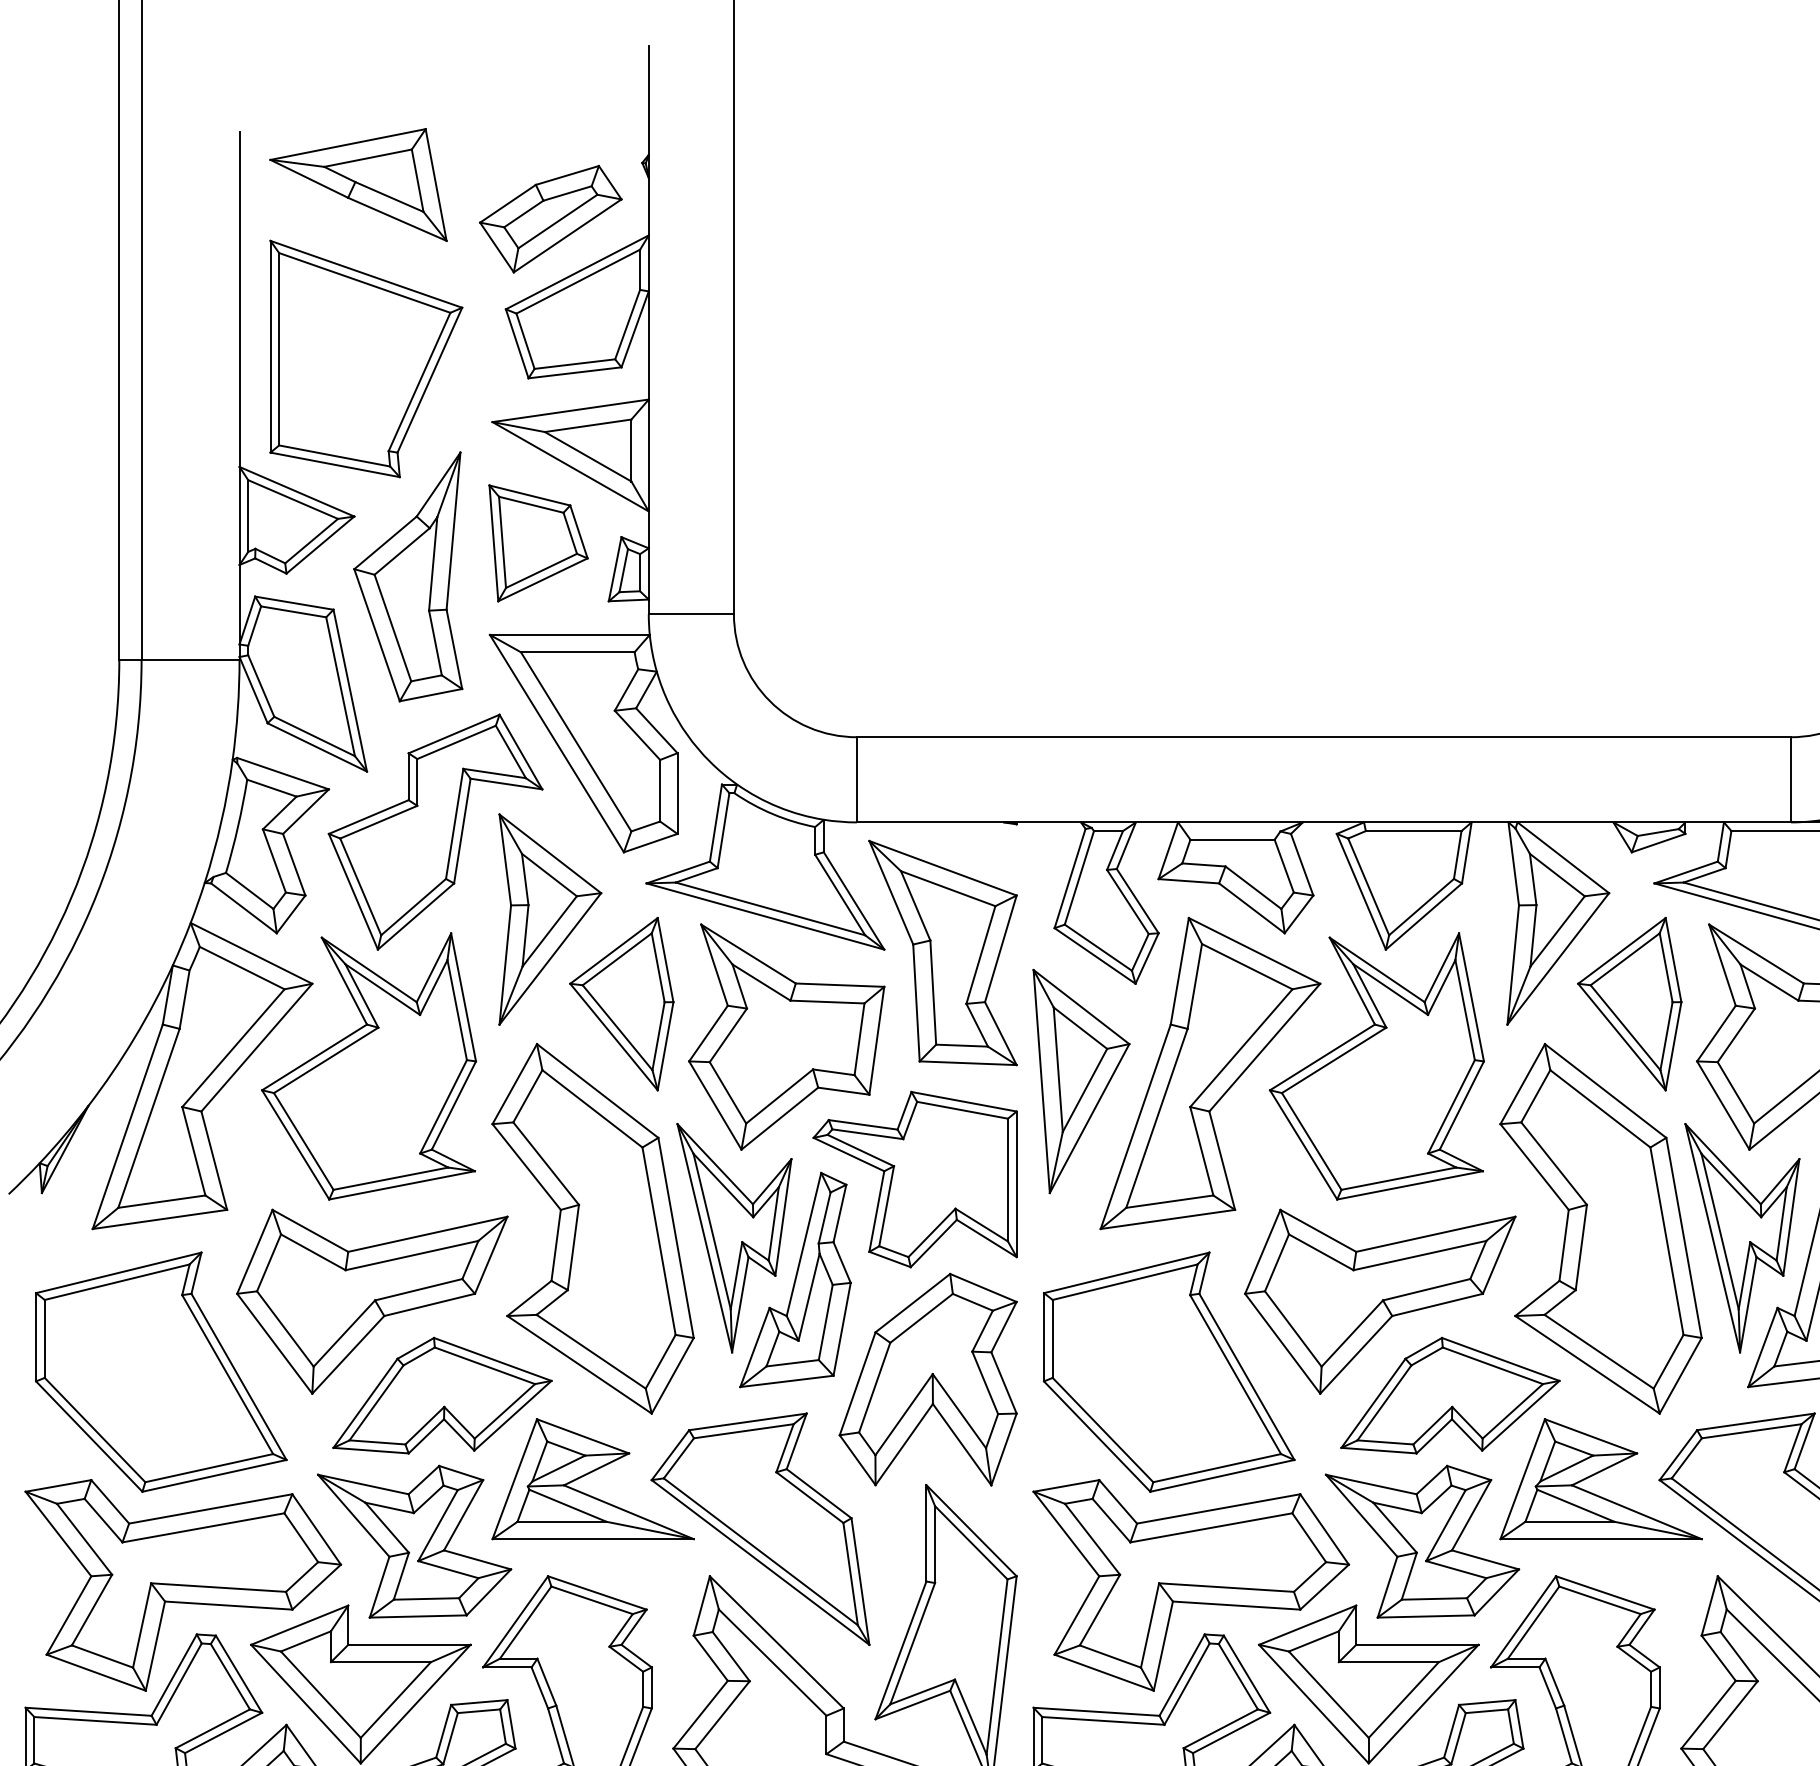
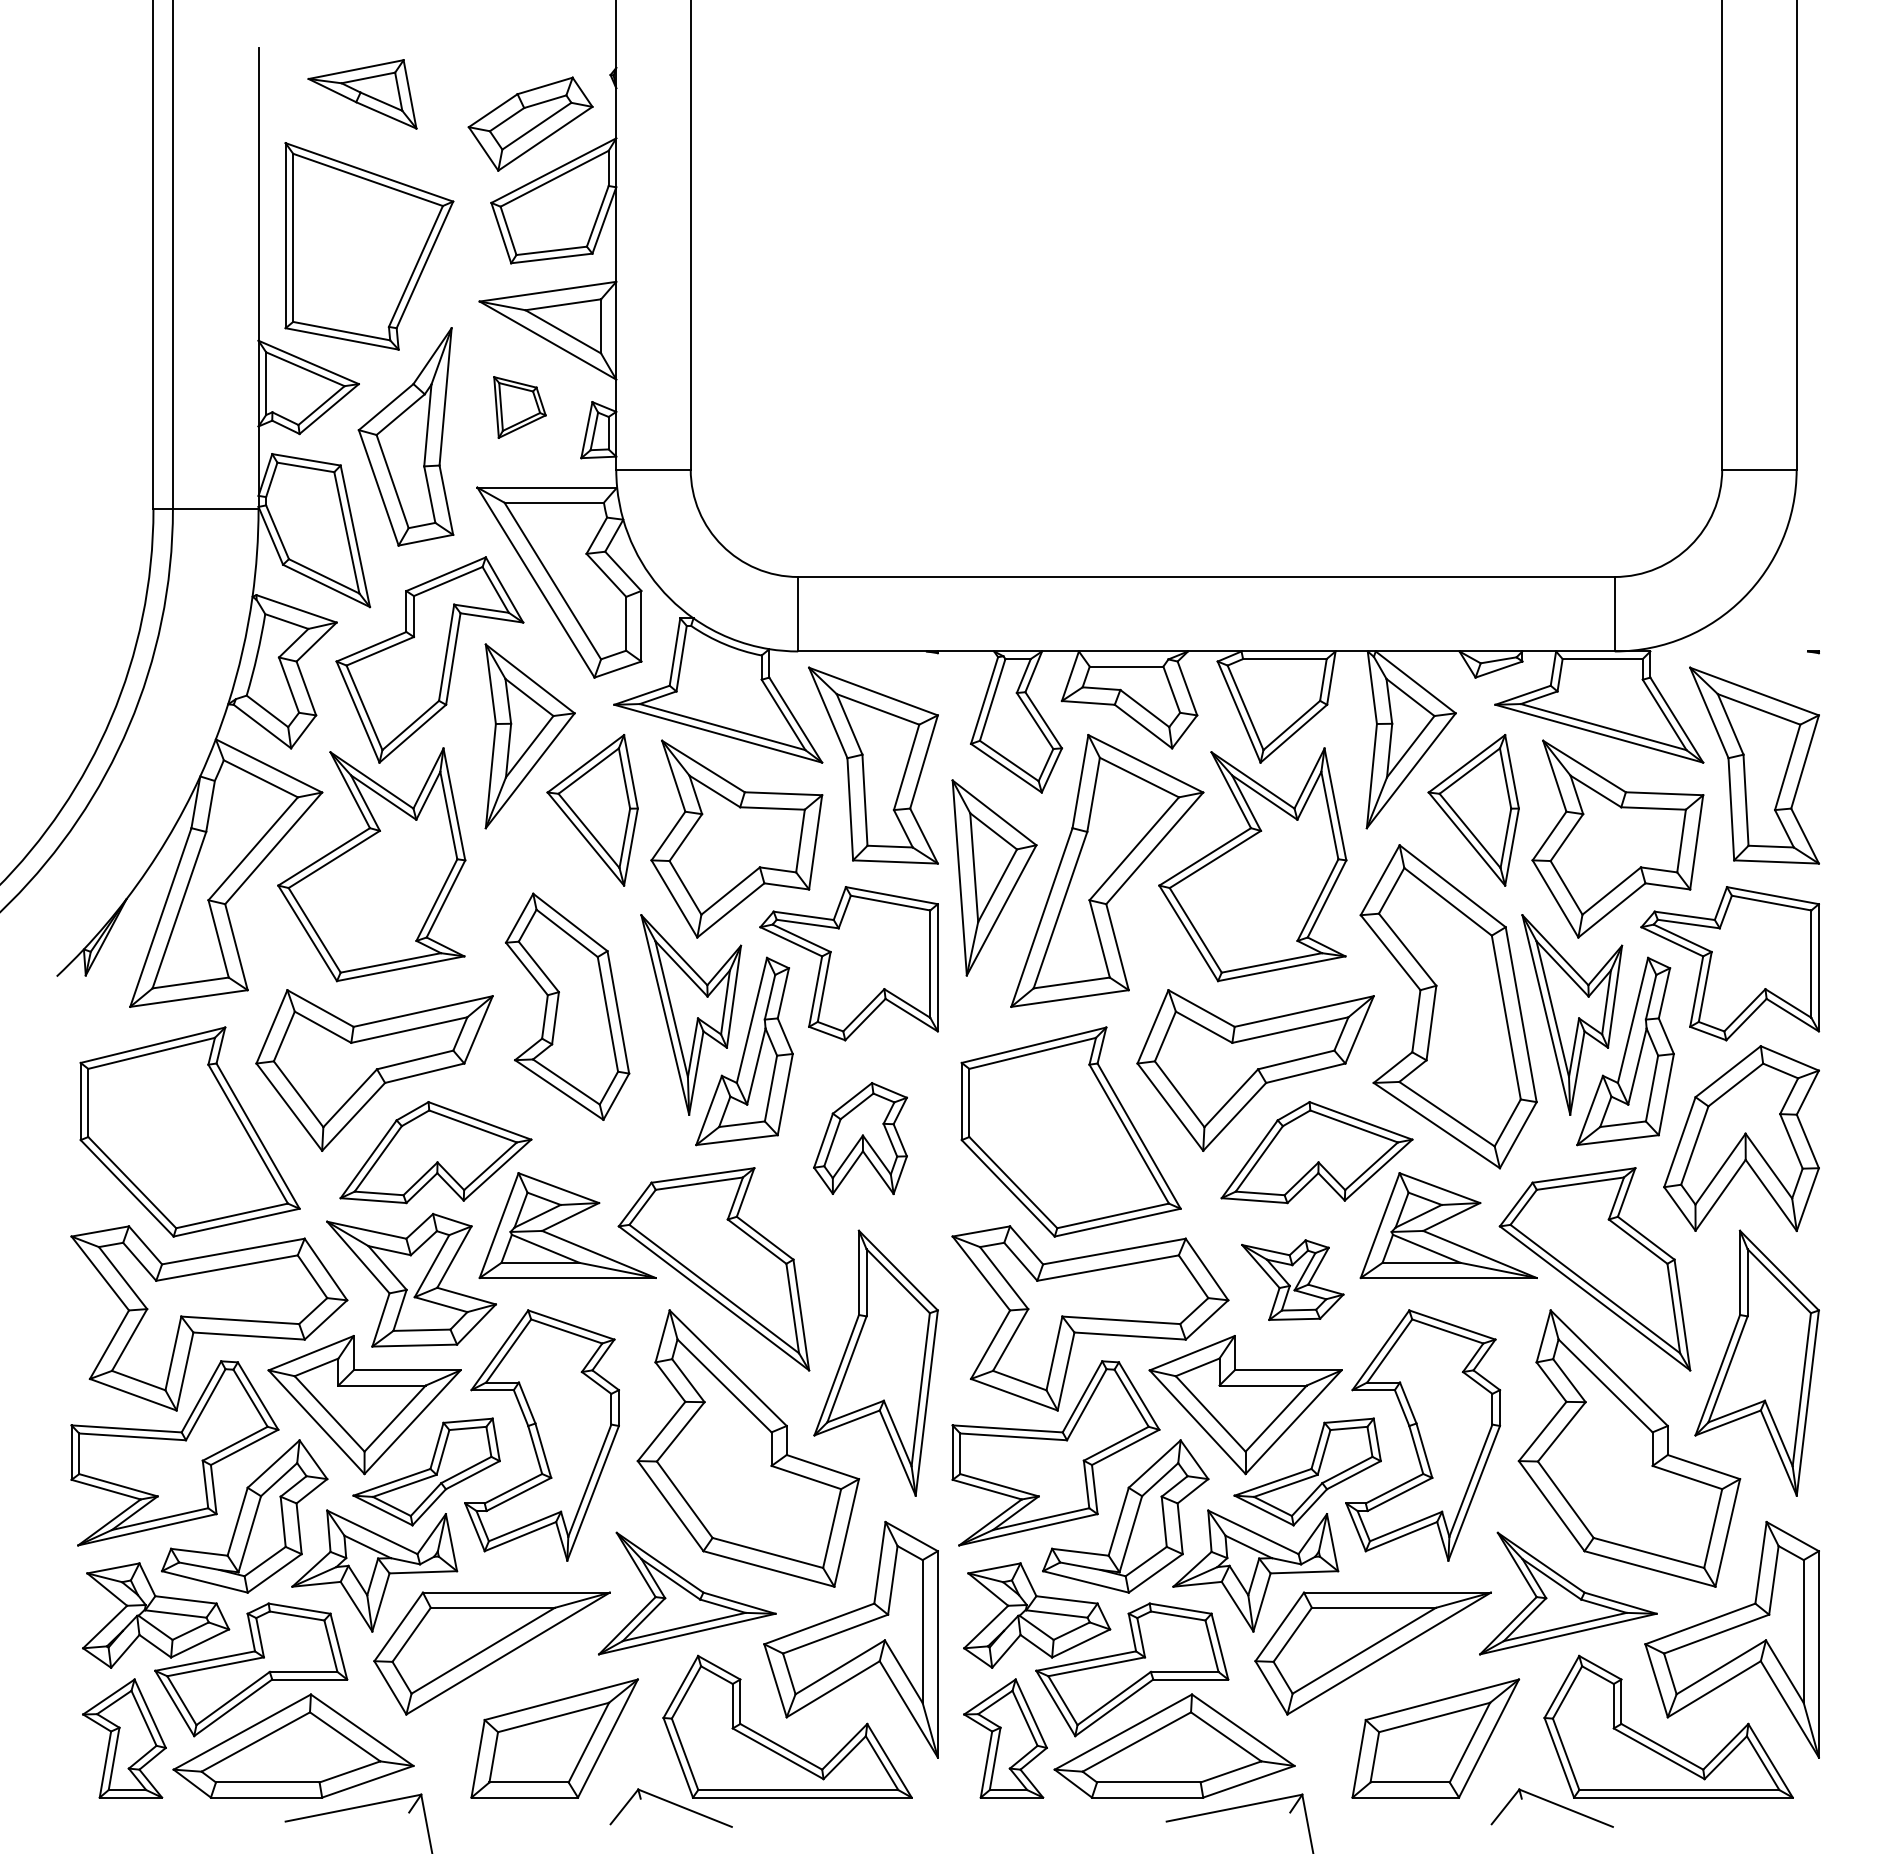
part: (358, 185) -> (362, 94), size x0.7
part: (538, 543) -> (519, 407), size x0.6
part: (592, 1228) -> (567, 1006), size x0.7
part: (928, 1379) -> (860, 1138), size x0.6
part: (1422, 1540) -> (1292, 1279), size x0.6

